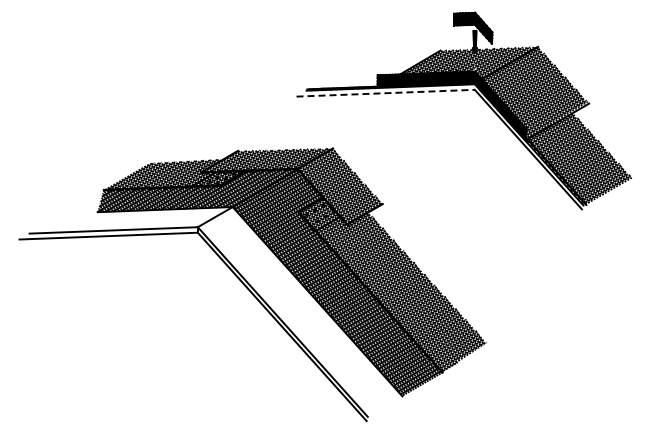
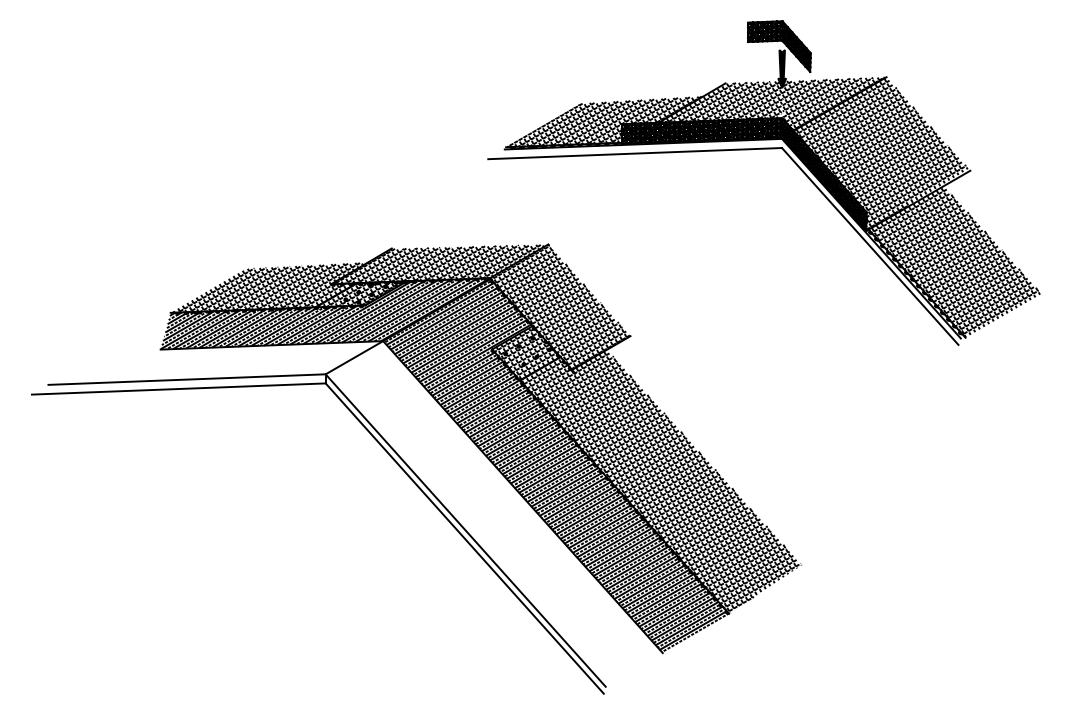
hatch: (366, 73) -> (603, 121), added
line: (386, 93) -> (636, 154), dashed -> solid

